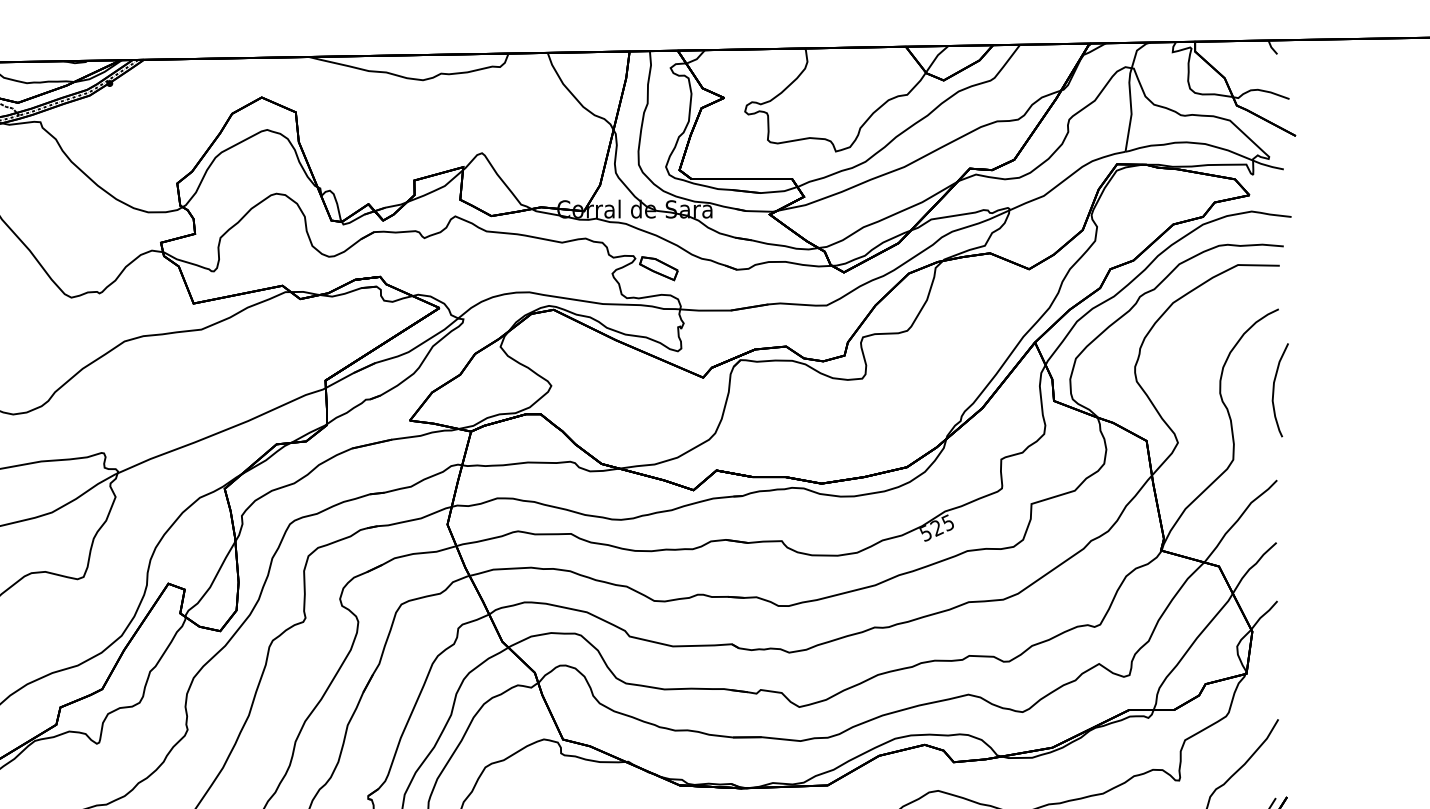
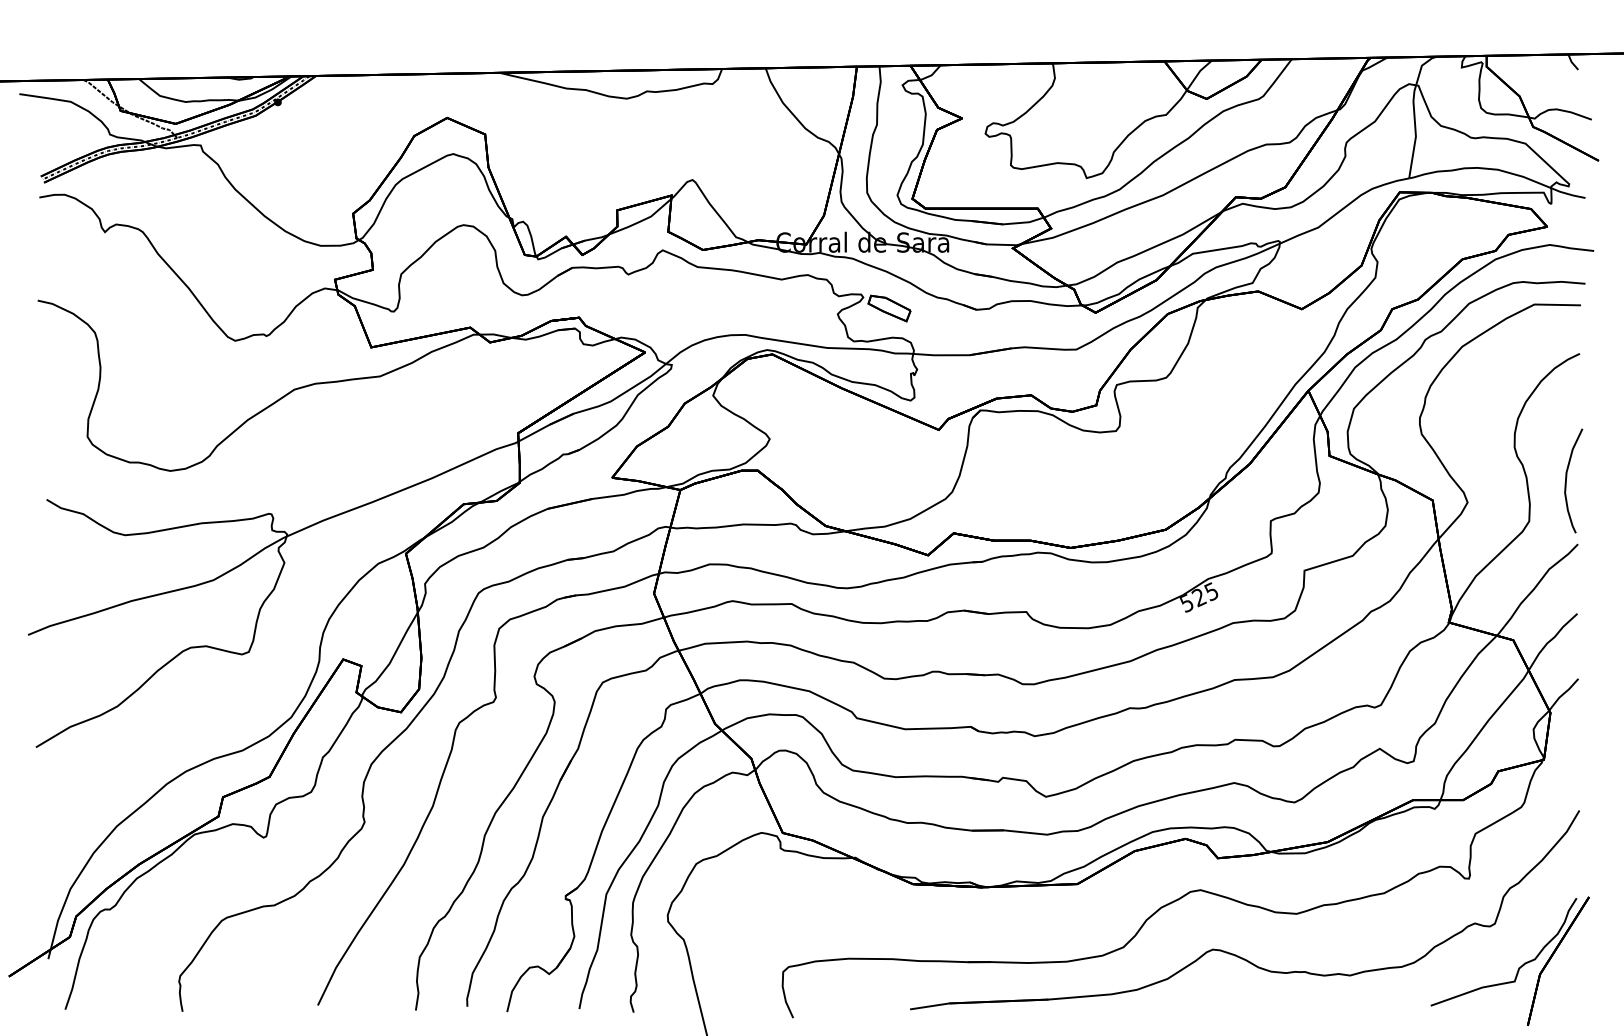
curve: (1274, 387) -> (1567, 477), moved

